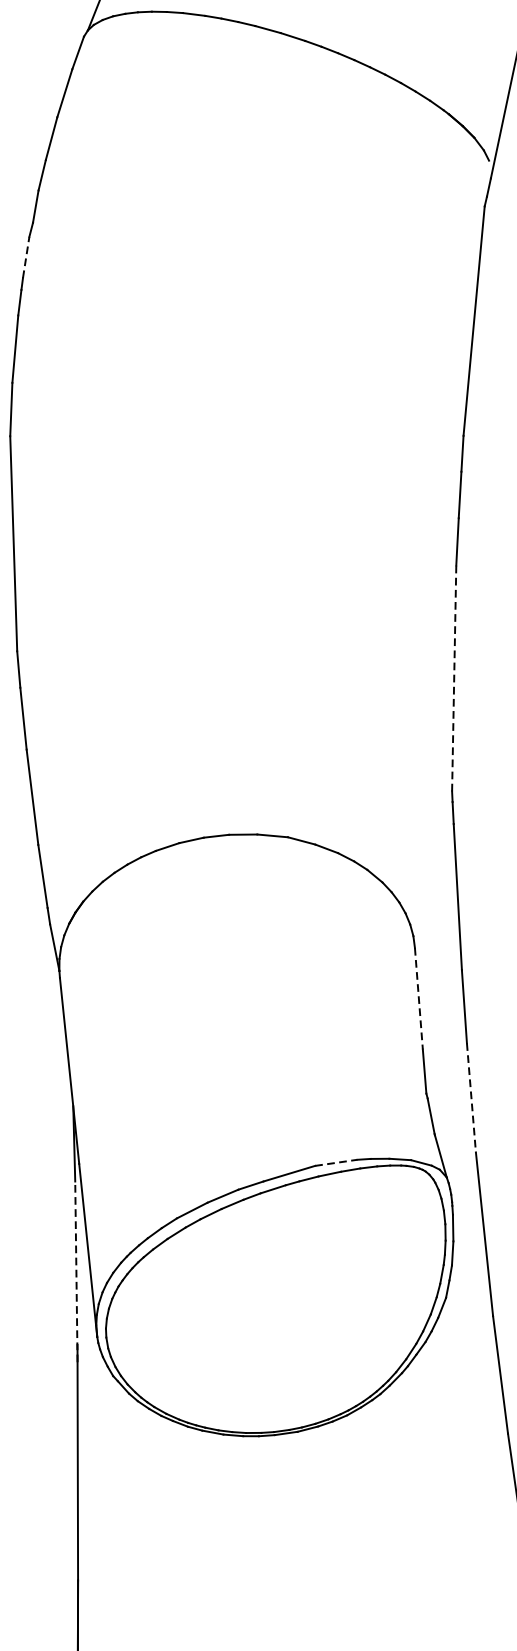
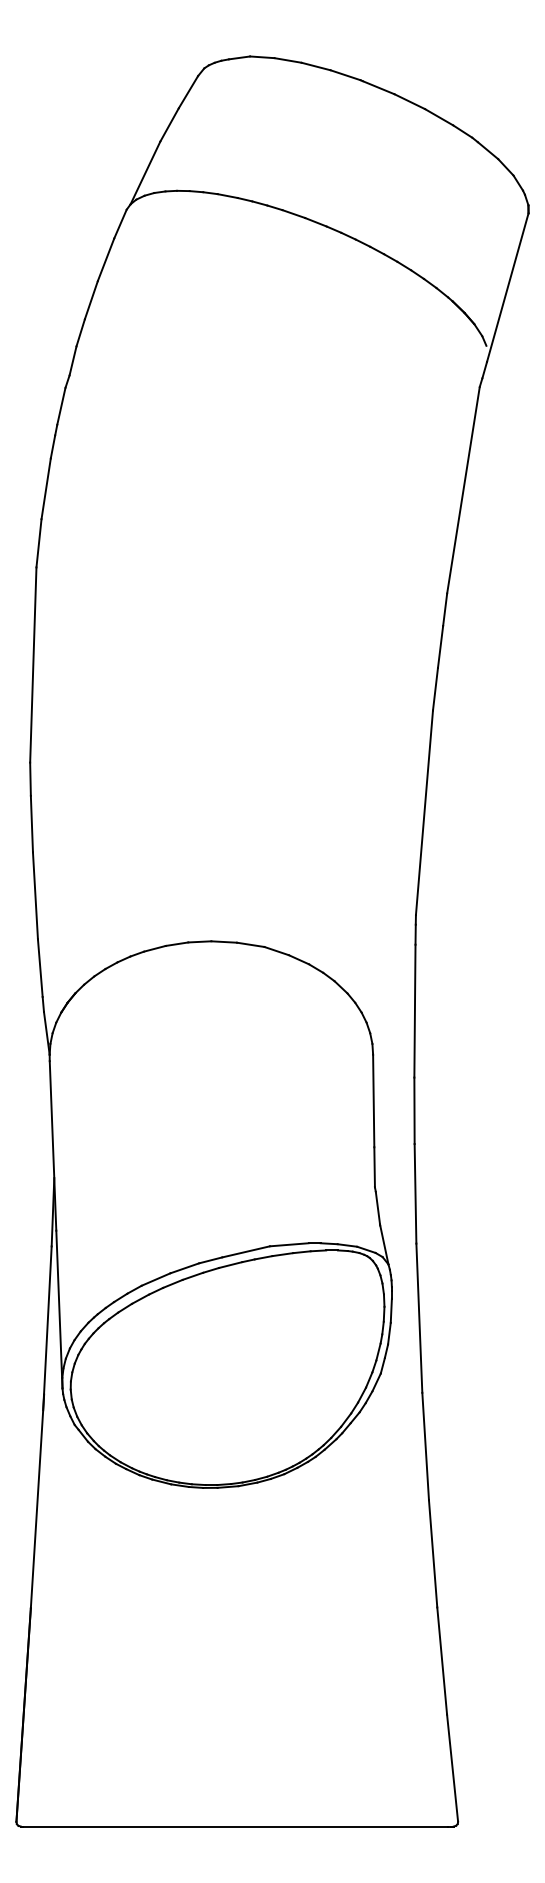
line: (26, 257) -> (61, 406), dashed -> solid
line: (454, 678) -> (424, 812), dashed -> solid
line: (418, 999) -> (373, 1101), dashed -> solid
line: (471, 1097) -> (415, 1193), dashed -> solid
line: (336, 1162) -> (289, 1244), dashed -> solid
line: (76, 1270) -> (47, 1327), dashed -> solid

